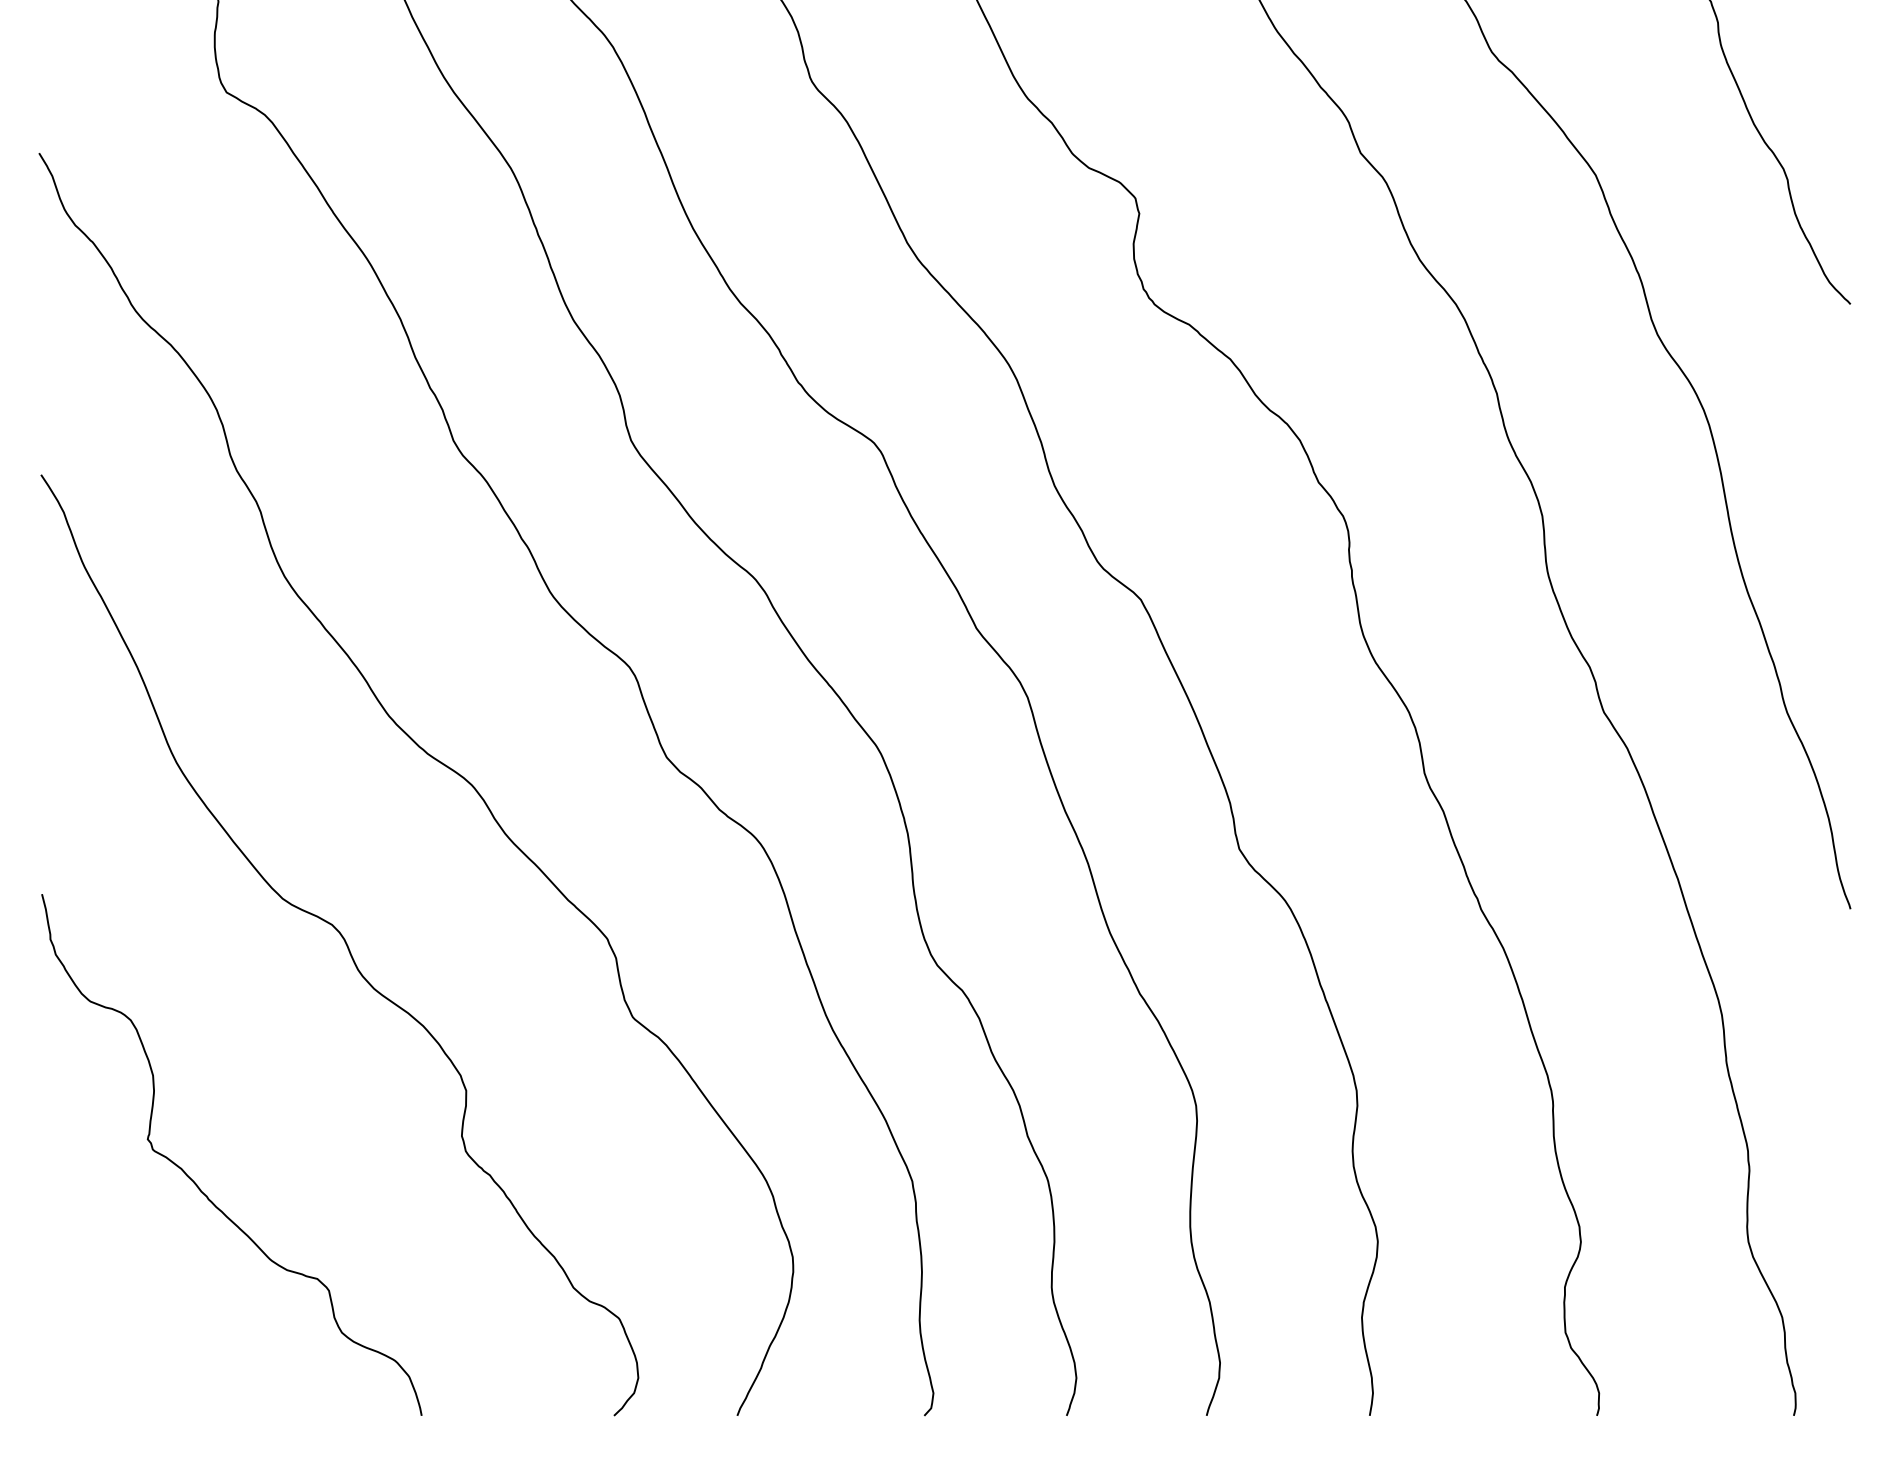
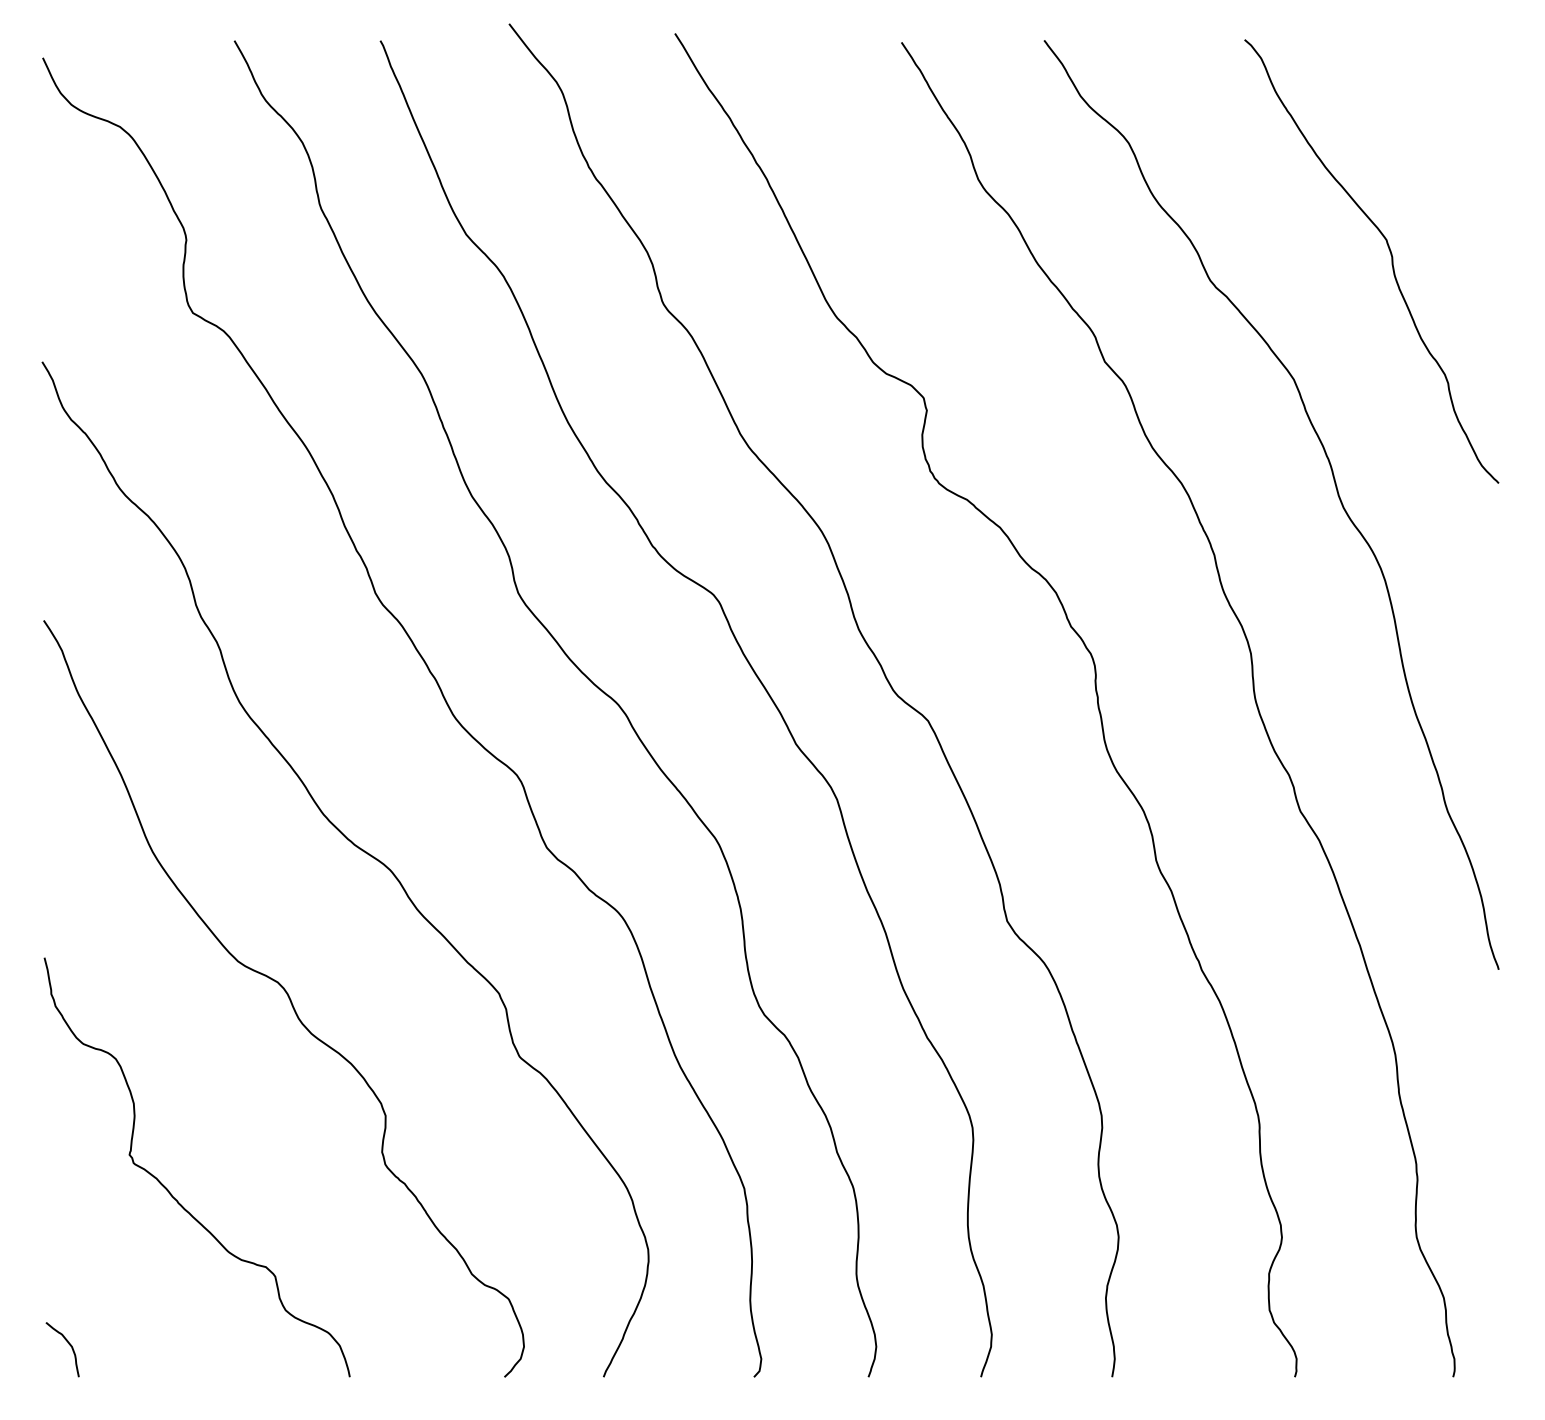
curve: (71, 1375) -> (68, 1344), added

